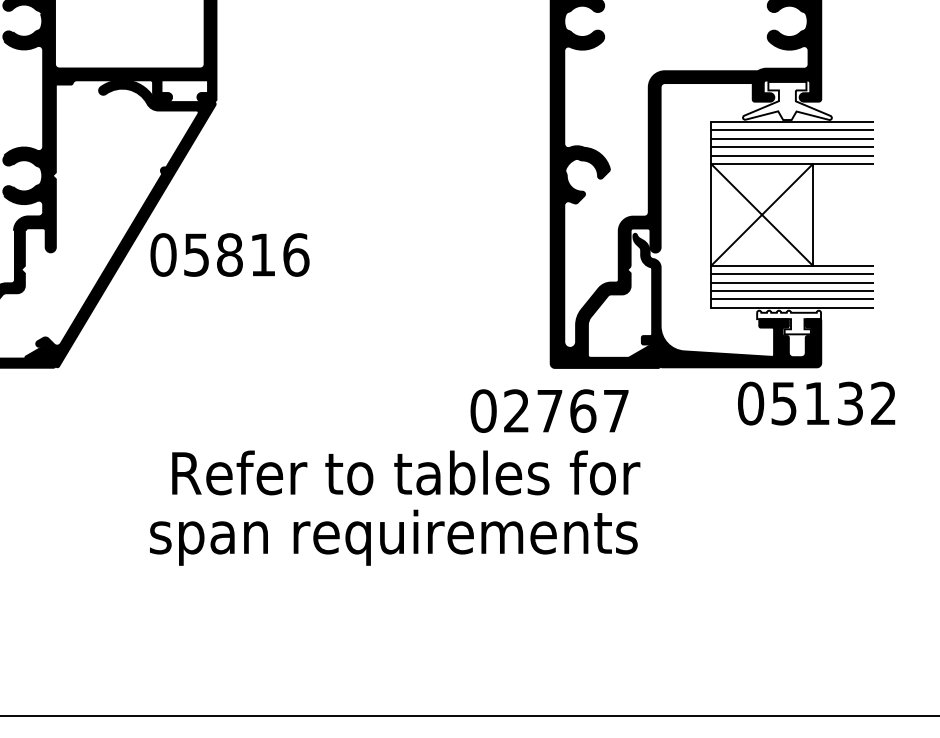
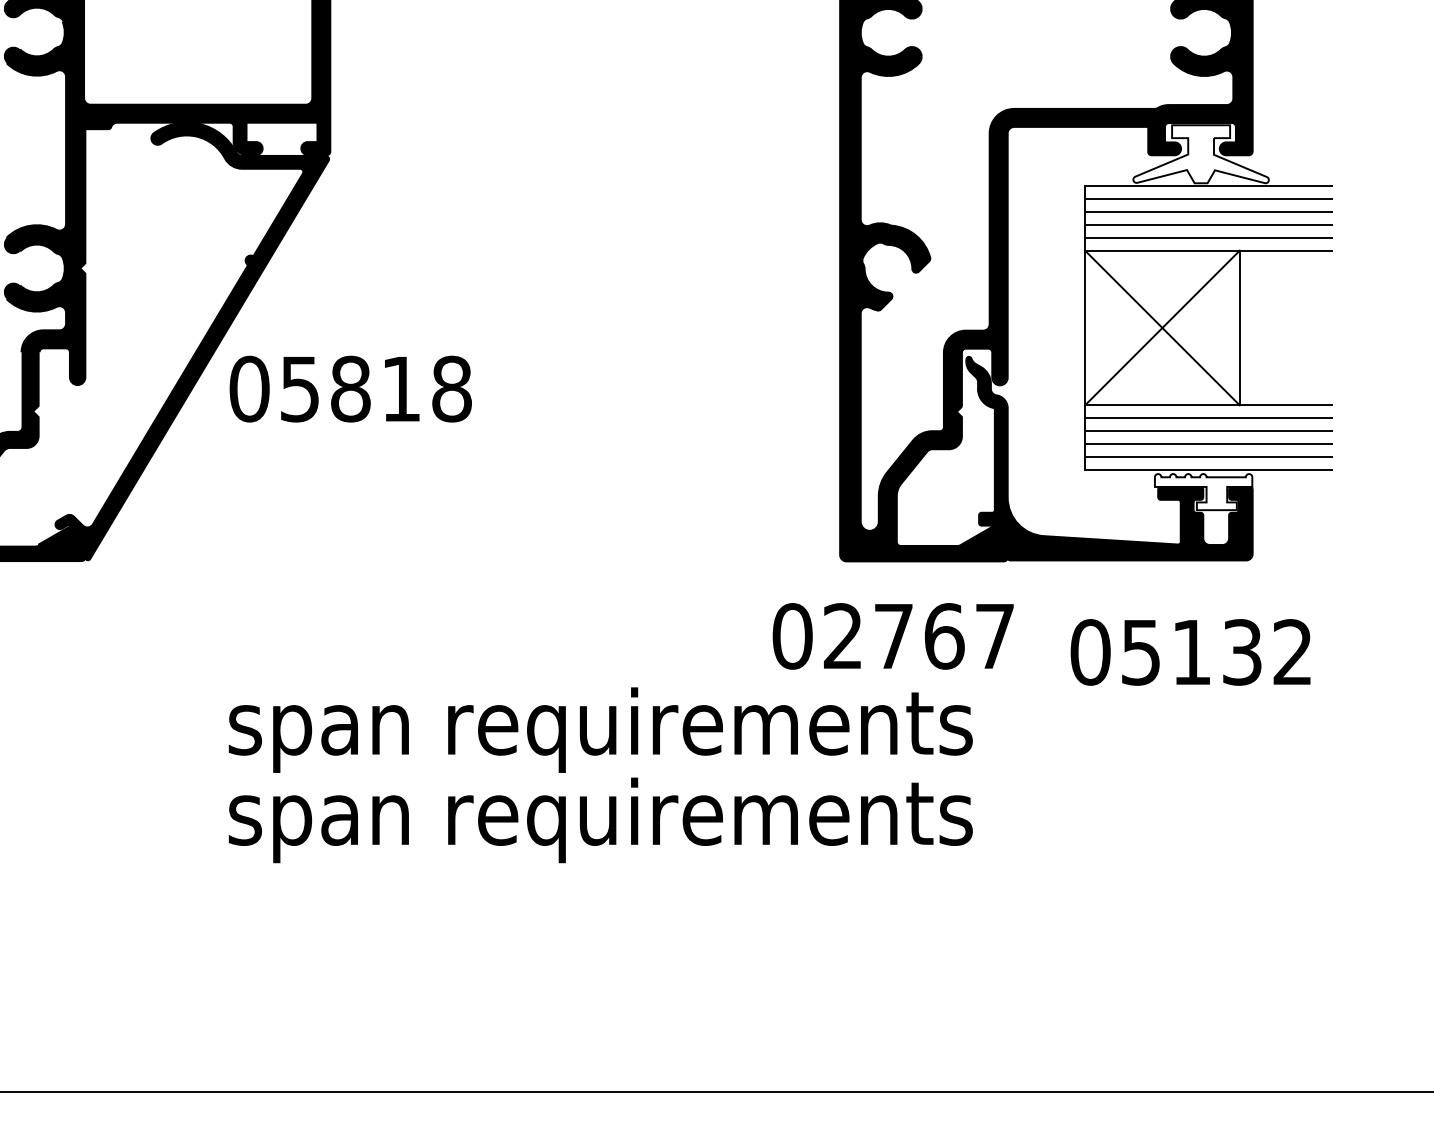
text: (296, 254) -> (452, 388), 05816 -> 05818
text: (816, 403) -> (1190, 652), moved
text: (549, 410) -> (893, 635), moved
text: (395, 478) -> (603, 729), Refer to tables for -> span requirements

